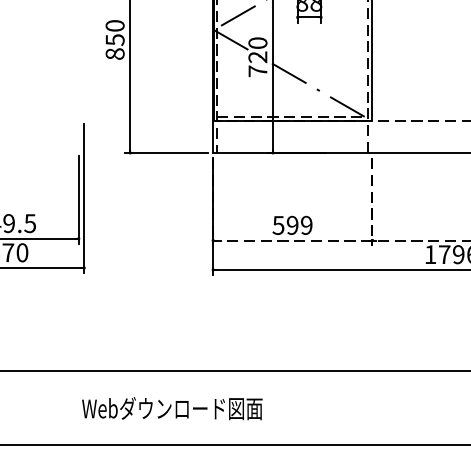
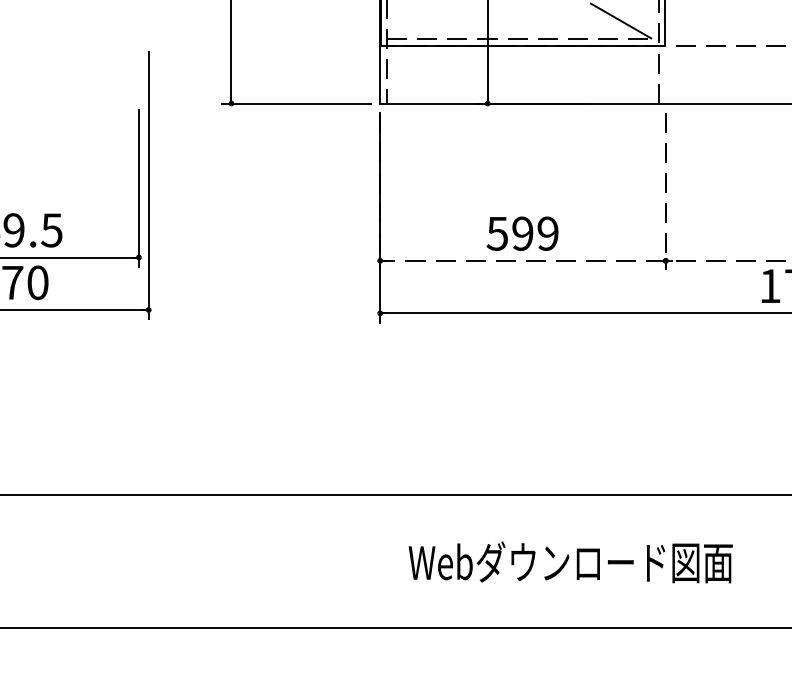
text: (172, 408) -> (570, 562), moved

